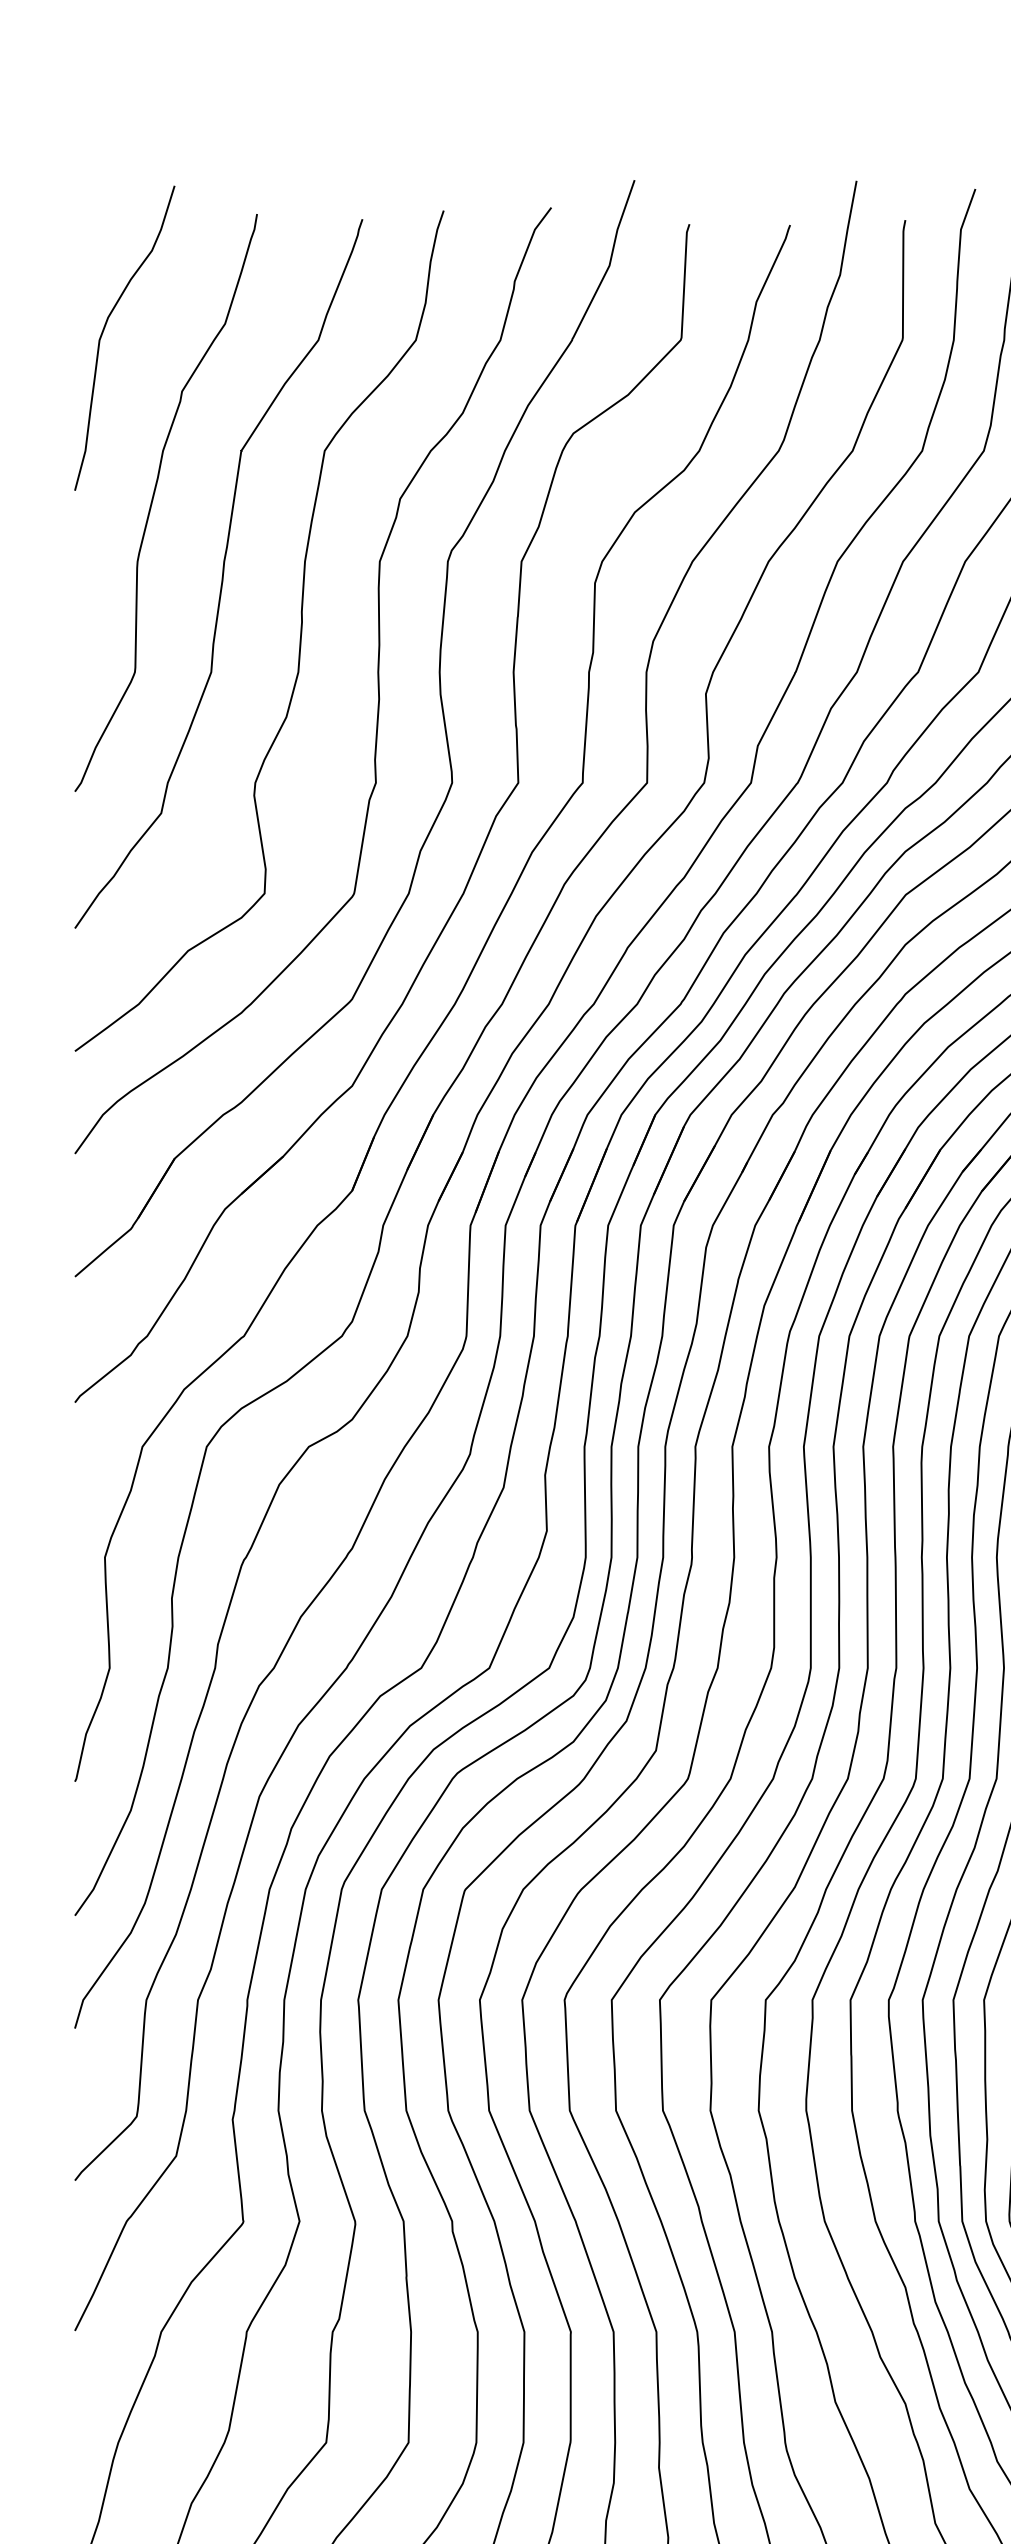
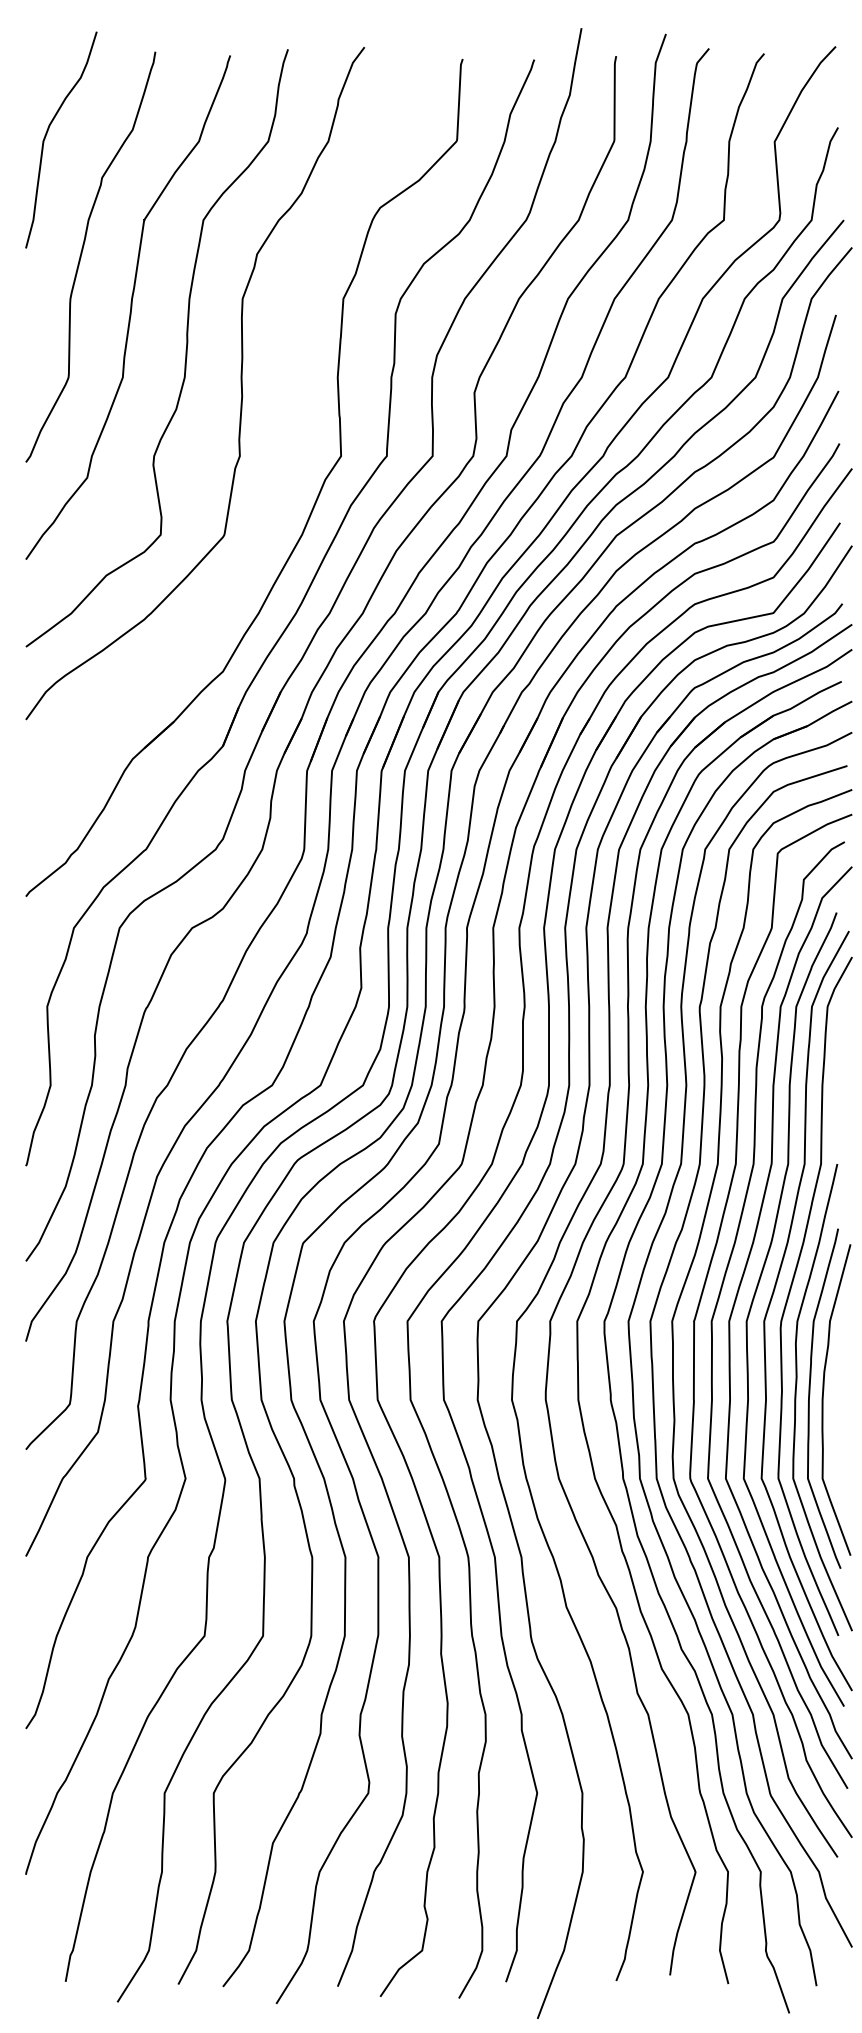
part: (441, 713) -> (286, 406), removed

